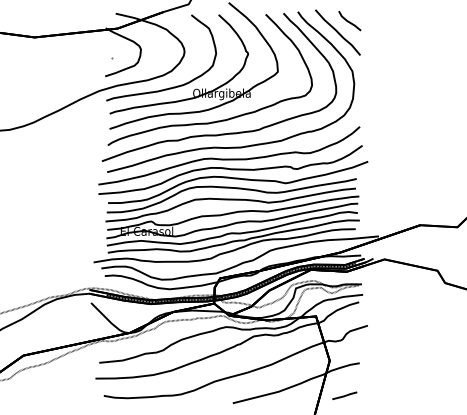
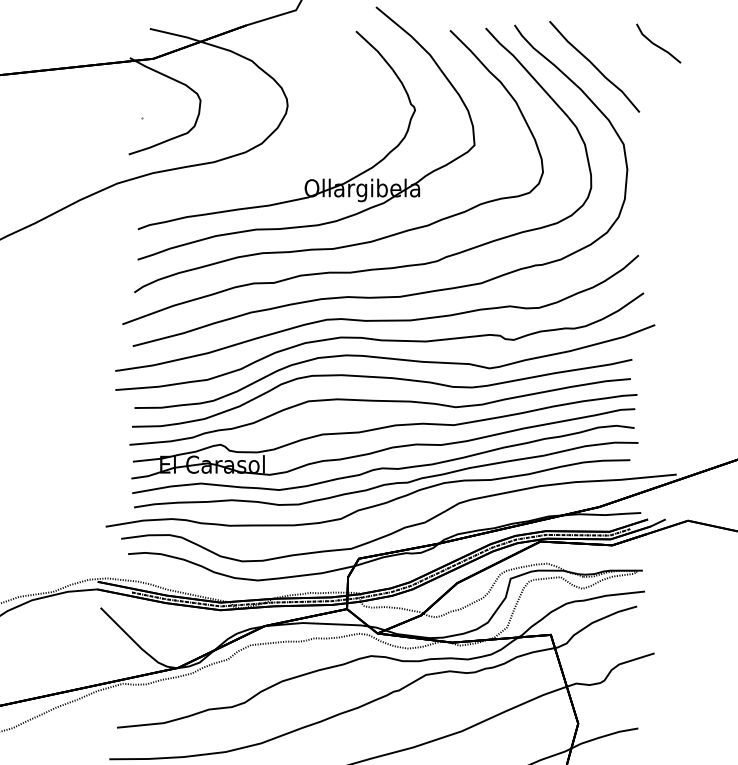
line: (349, 21) -> (657, 44), moved
curve: (169, 87) -> (257, 176), removed

